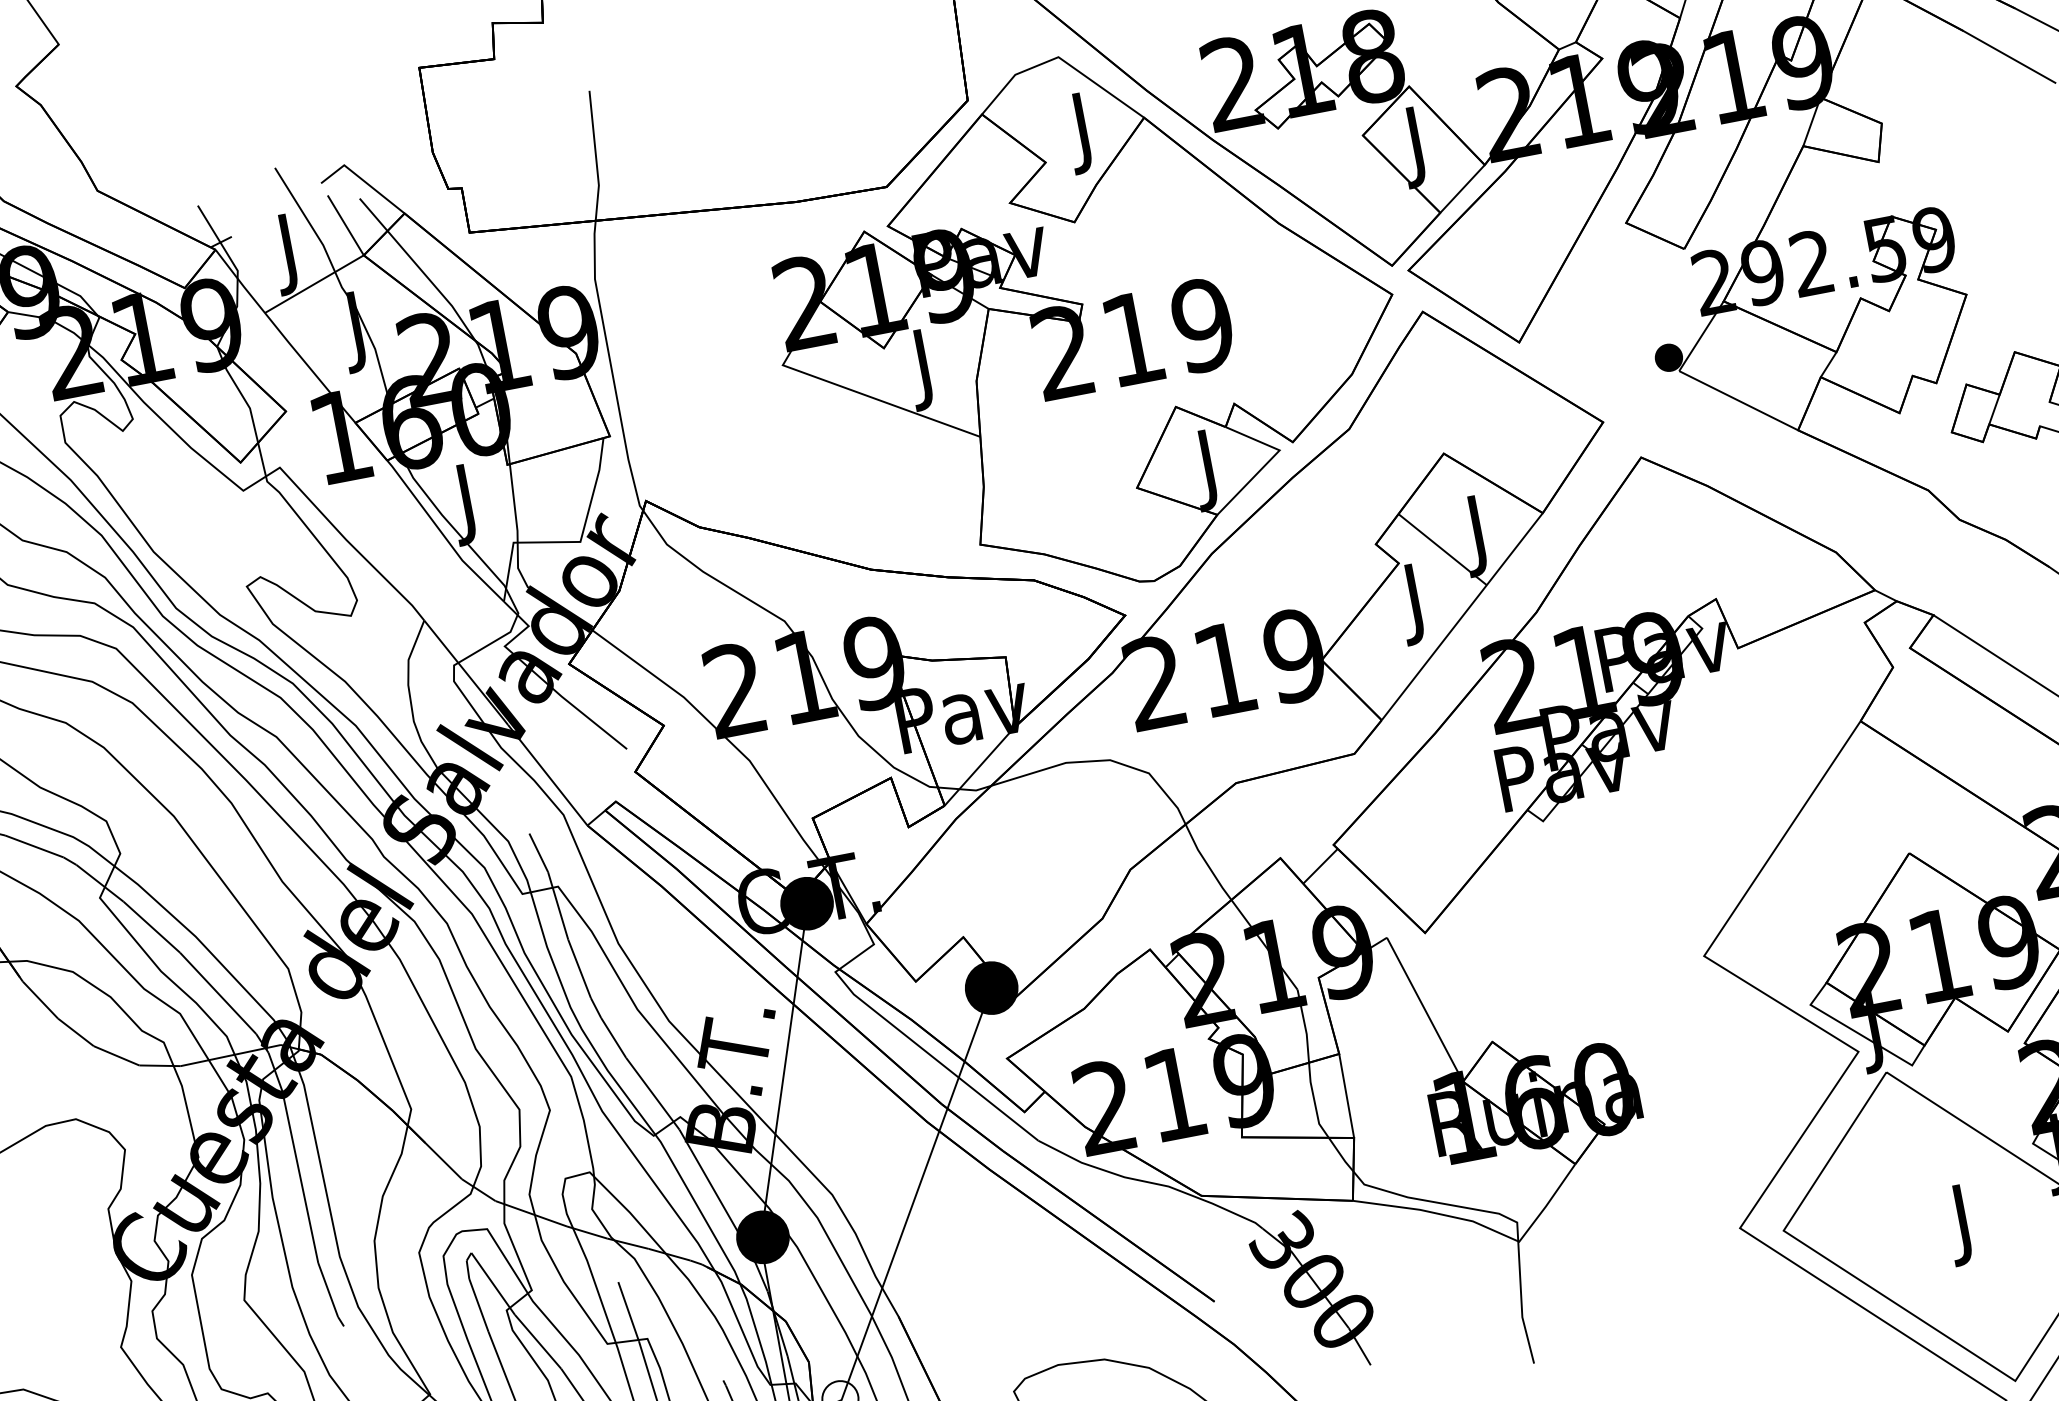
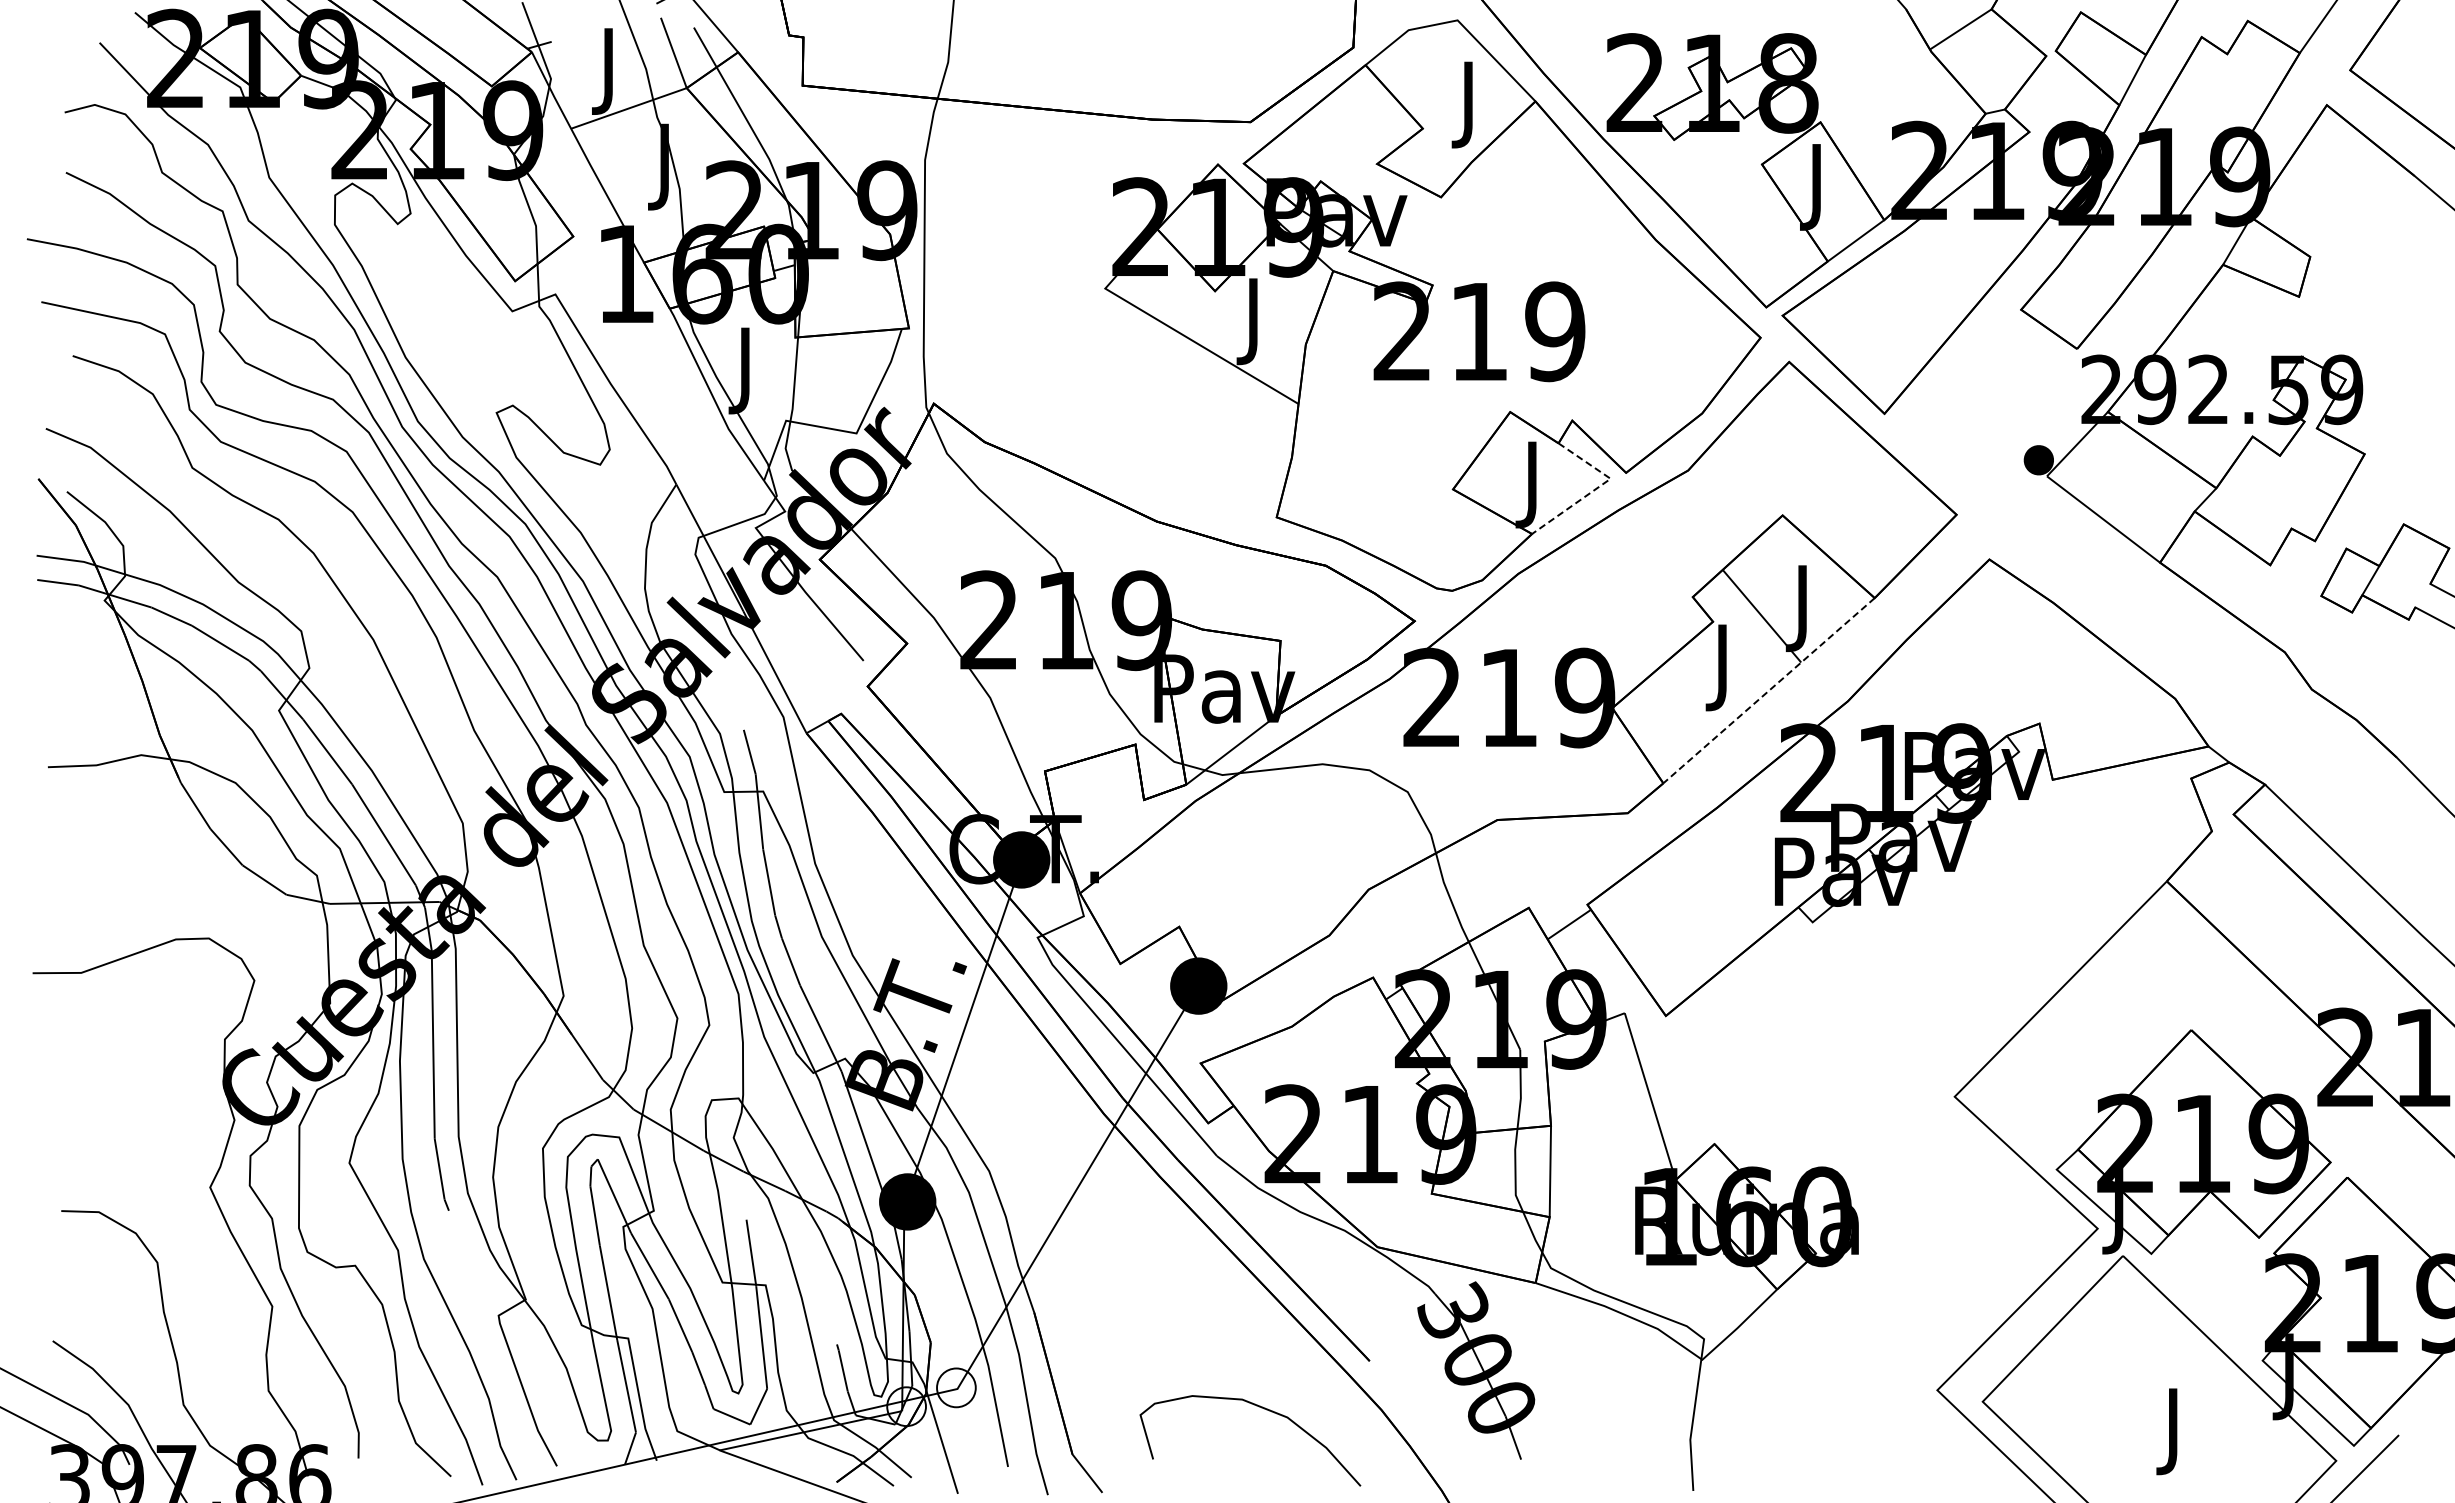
line: (1269, 460) -> (1597, 487), solid -> dashed
line: (1462, 616) -> (1769, 690), solid -> dashed

